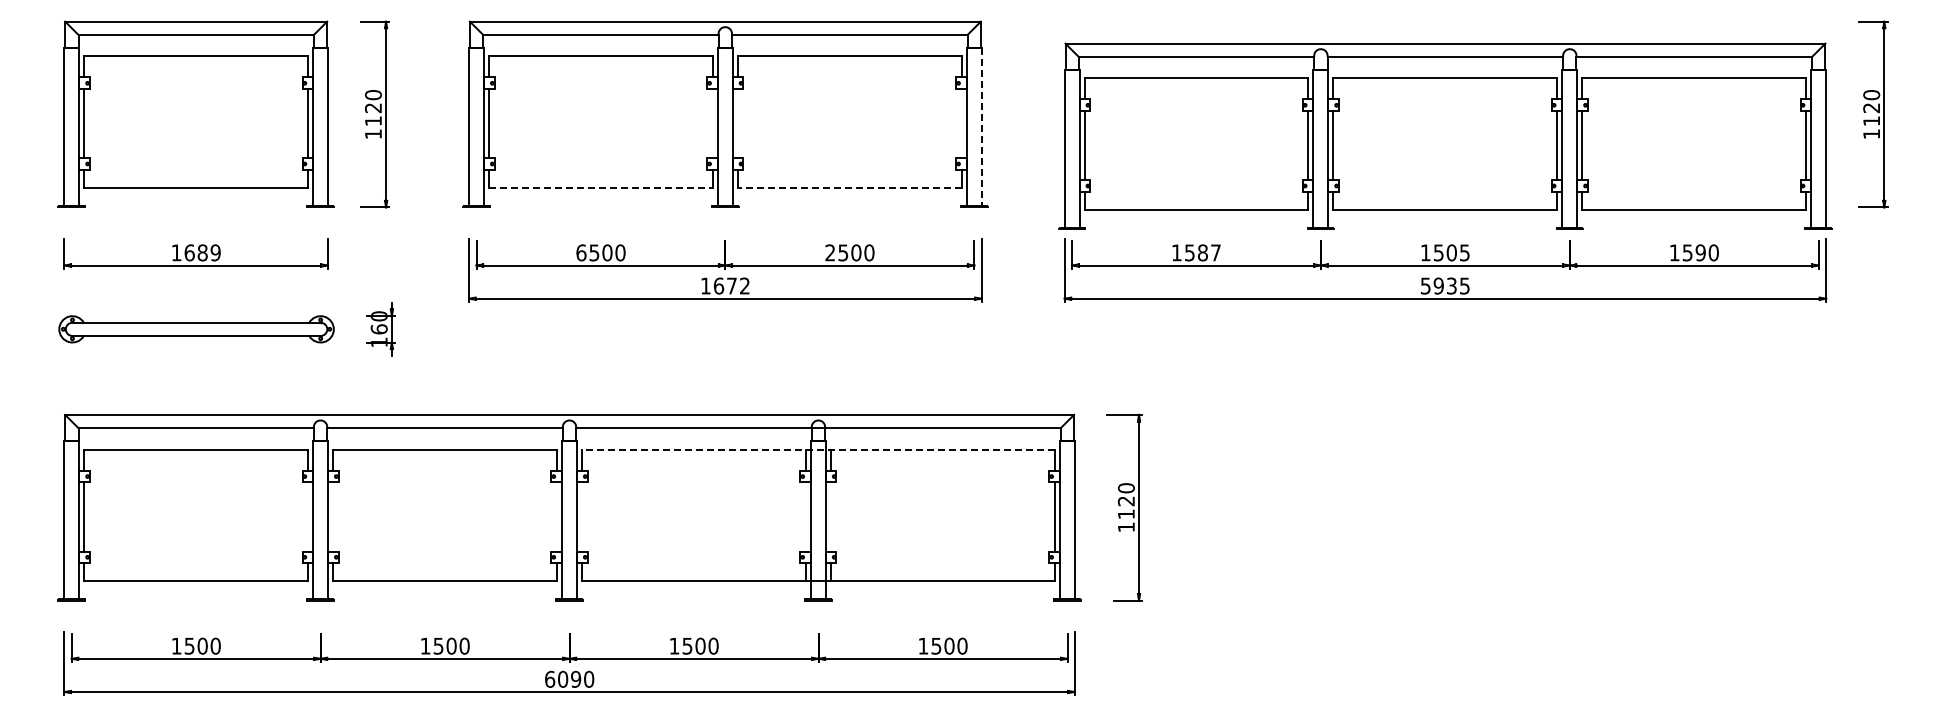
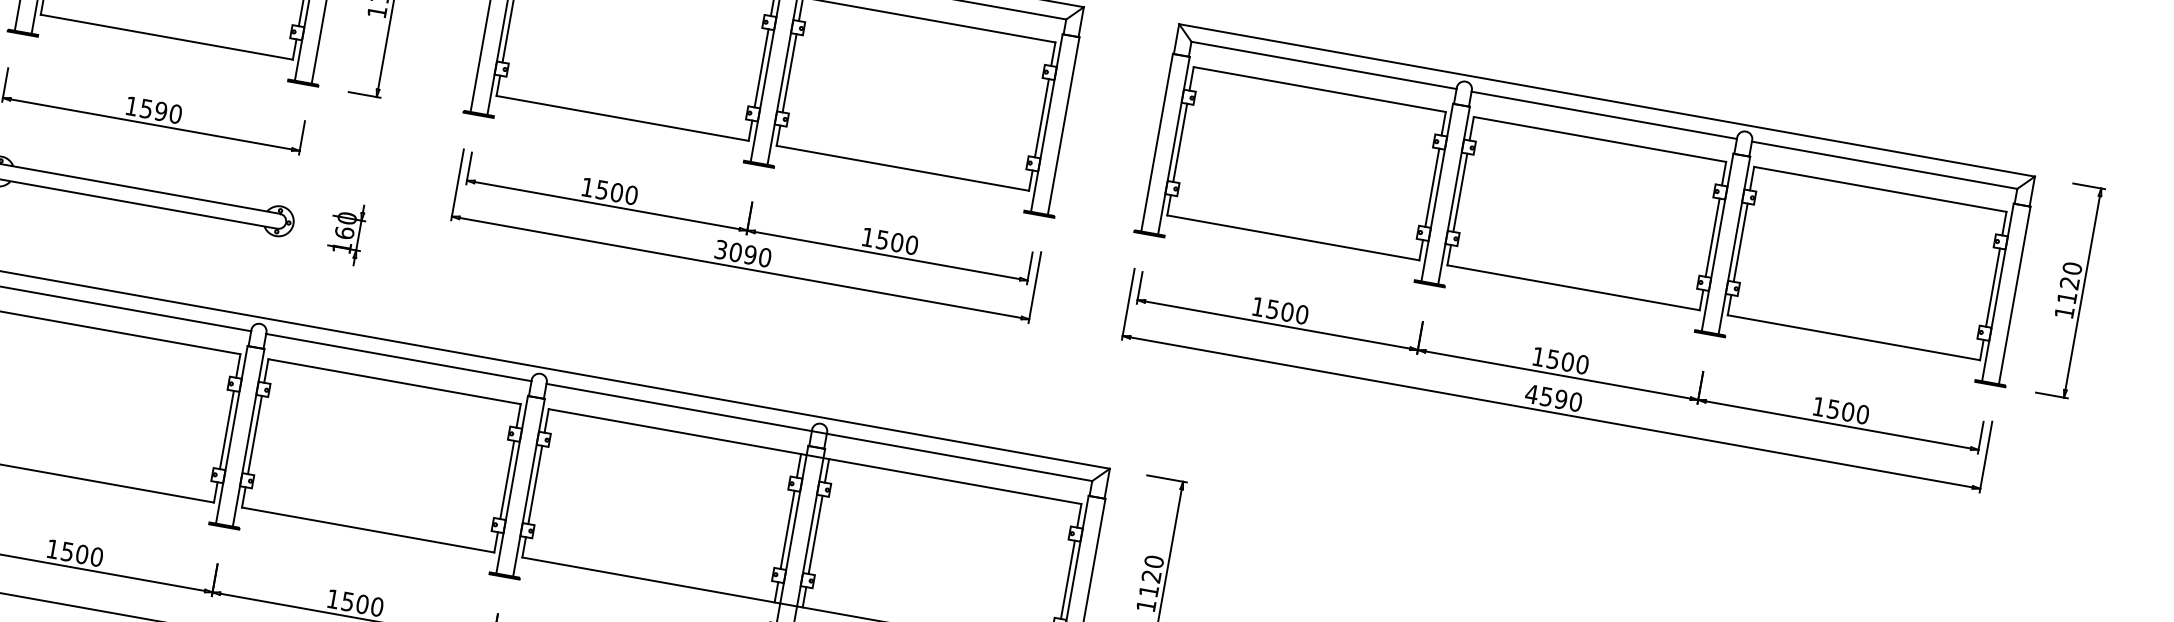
line: (712, 123) -> (761, 68), added
line: (737, 123) -> (789, 73), added
line: (961, 123) -> (1041, 118), added
line: (981, 127) -> (1063, 126), dashed -> solid
part: (1445, 135) -> (1588, 203), moved
line: (600, 188) -> (622, 118), dashed -> solid
line: (849, 188) -> (902, 168), dashed -> solid
text: (202, 252) -> (160, 111), 1689 -> 1590
text: (581, 252) -> (587, 187), 6500 -> 1500
text: (829, 252) -> (867, 236), 2500 -> 1500
text: (1209, 252) -> (1295, 313), 1587 -> 1500
text: (1464, 252) -> (1582, 364), 1505 -> 1500
text: (1700, 252) -> (1847, 411), 1590 -> 1500
text: (725, 285) -> (743, 253), 1672 -> 3090
text: (1444, 285) -> (1553, 397), 5935 -> 4590
line: (817, 449) -> (814, 456), dashed -> solid
line: (308, 516) -> (227, 429), added
line: (333, 516) -> (255, 434), added
line: (557, 516) -> (507, 479), added
line: (581, 516) -> (534, 484), added
line: (806, 516) -> (788, 529), added
line: (830, 516) -> (815, 534), added

